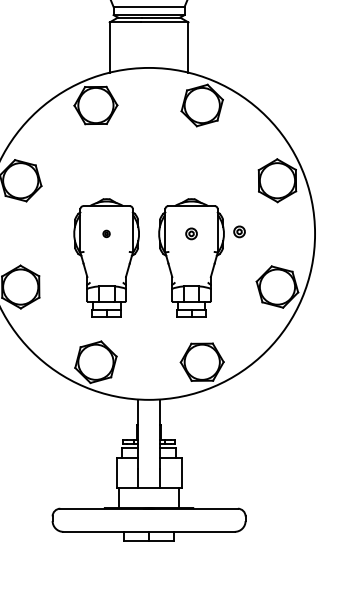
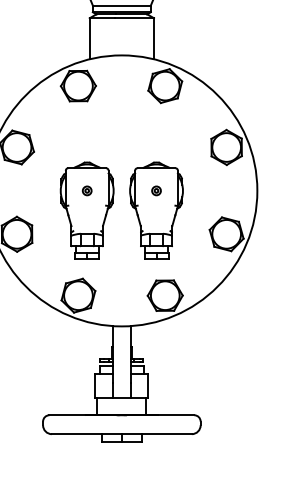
part: (239, 231) -> (195, 188), removed
part: (106, 233) -> (87, 190), size x1.67

